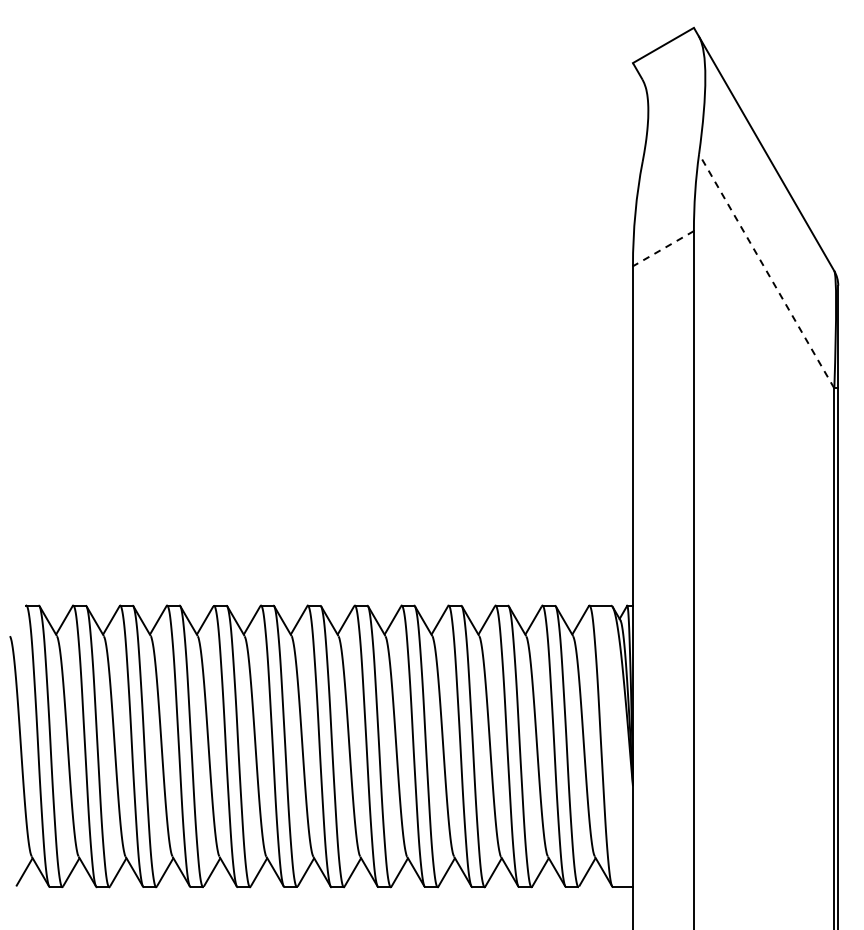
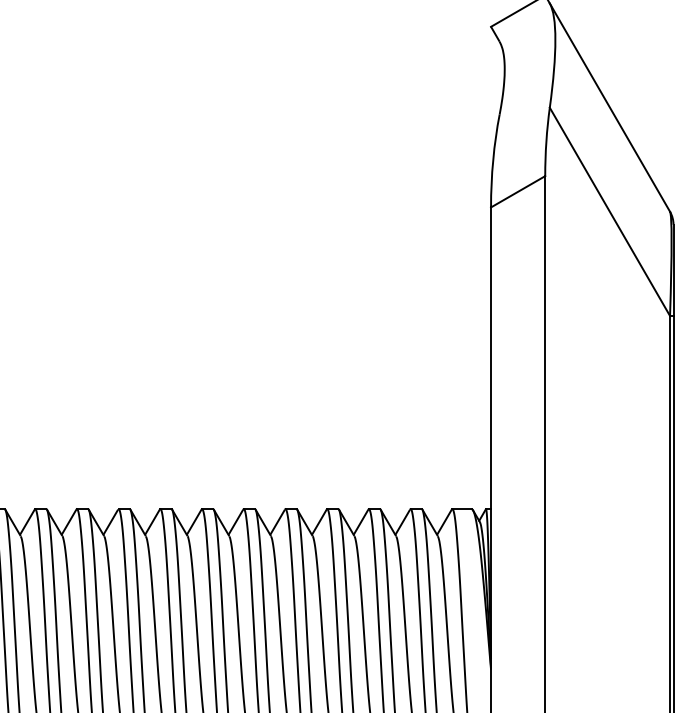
line: (663, 248) -> (518, 191), dashed -> solid
line: (766, 270) -> (609, 211), dashed -> solid

